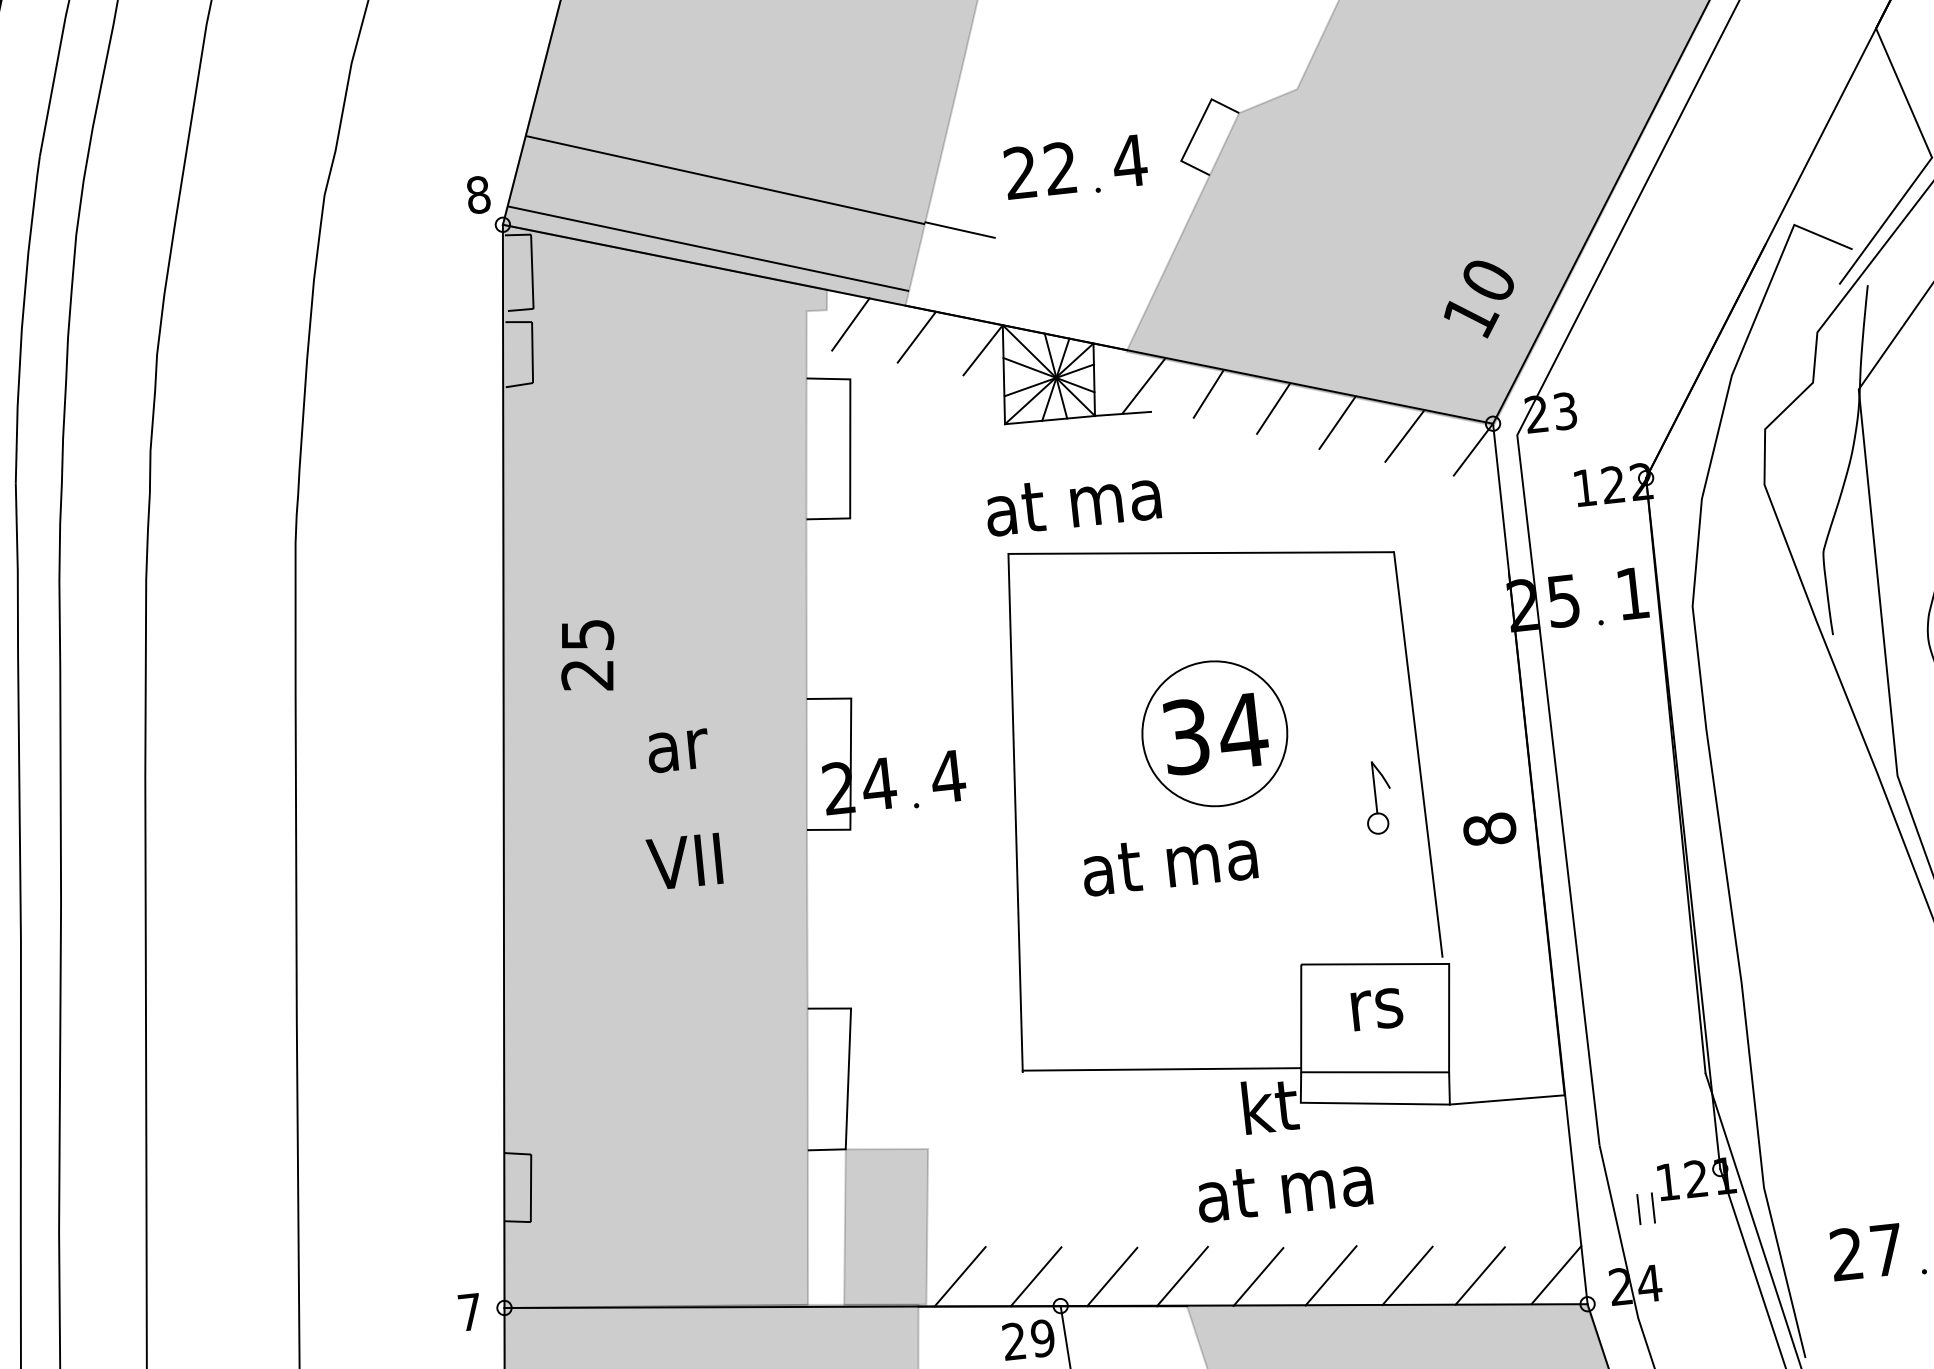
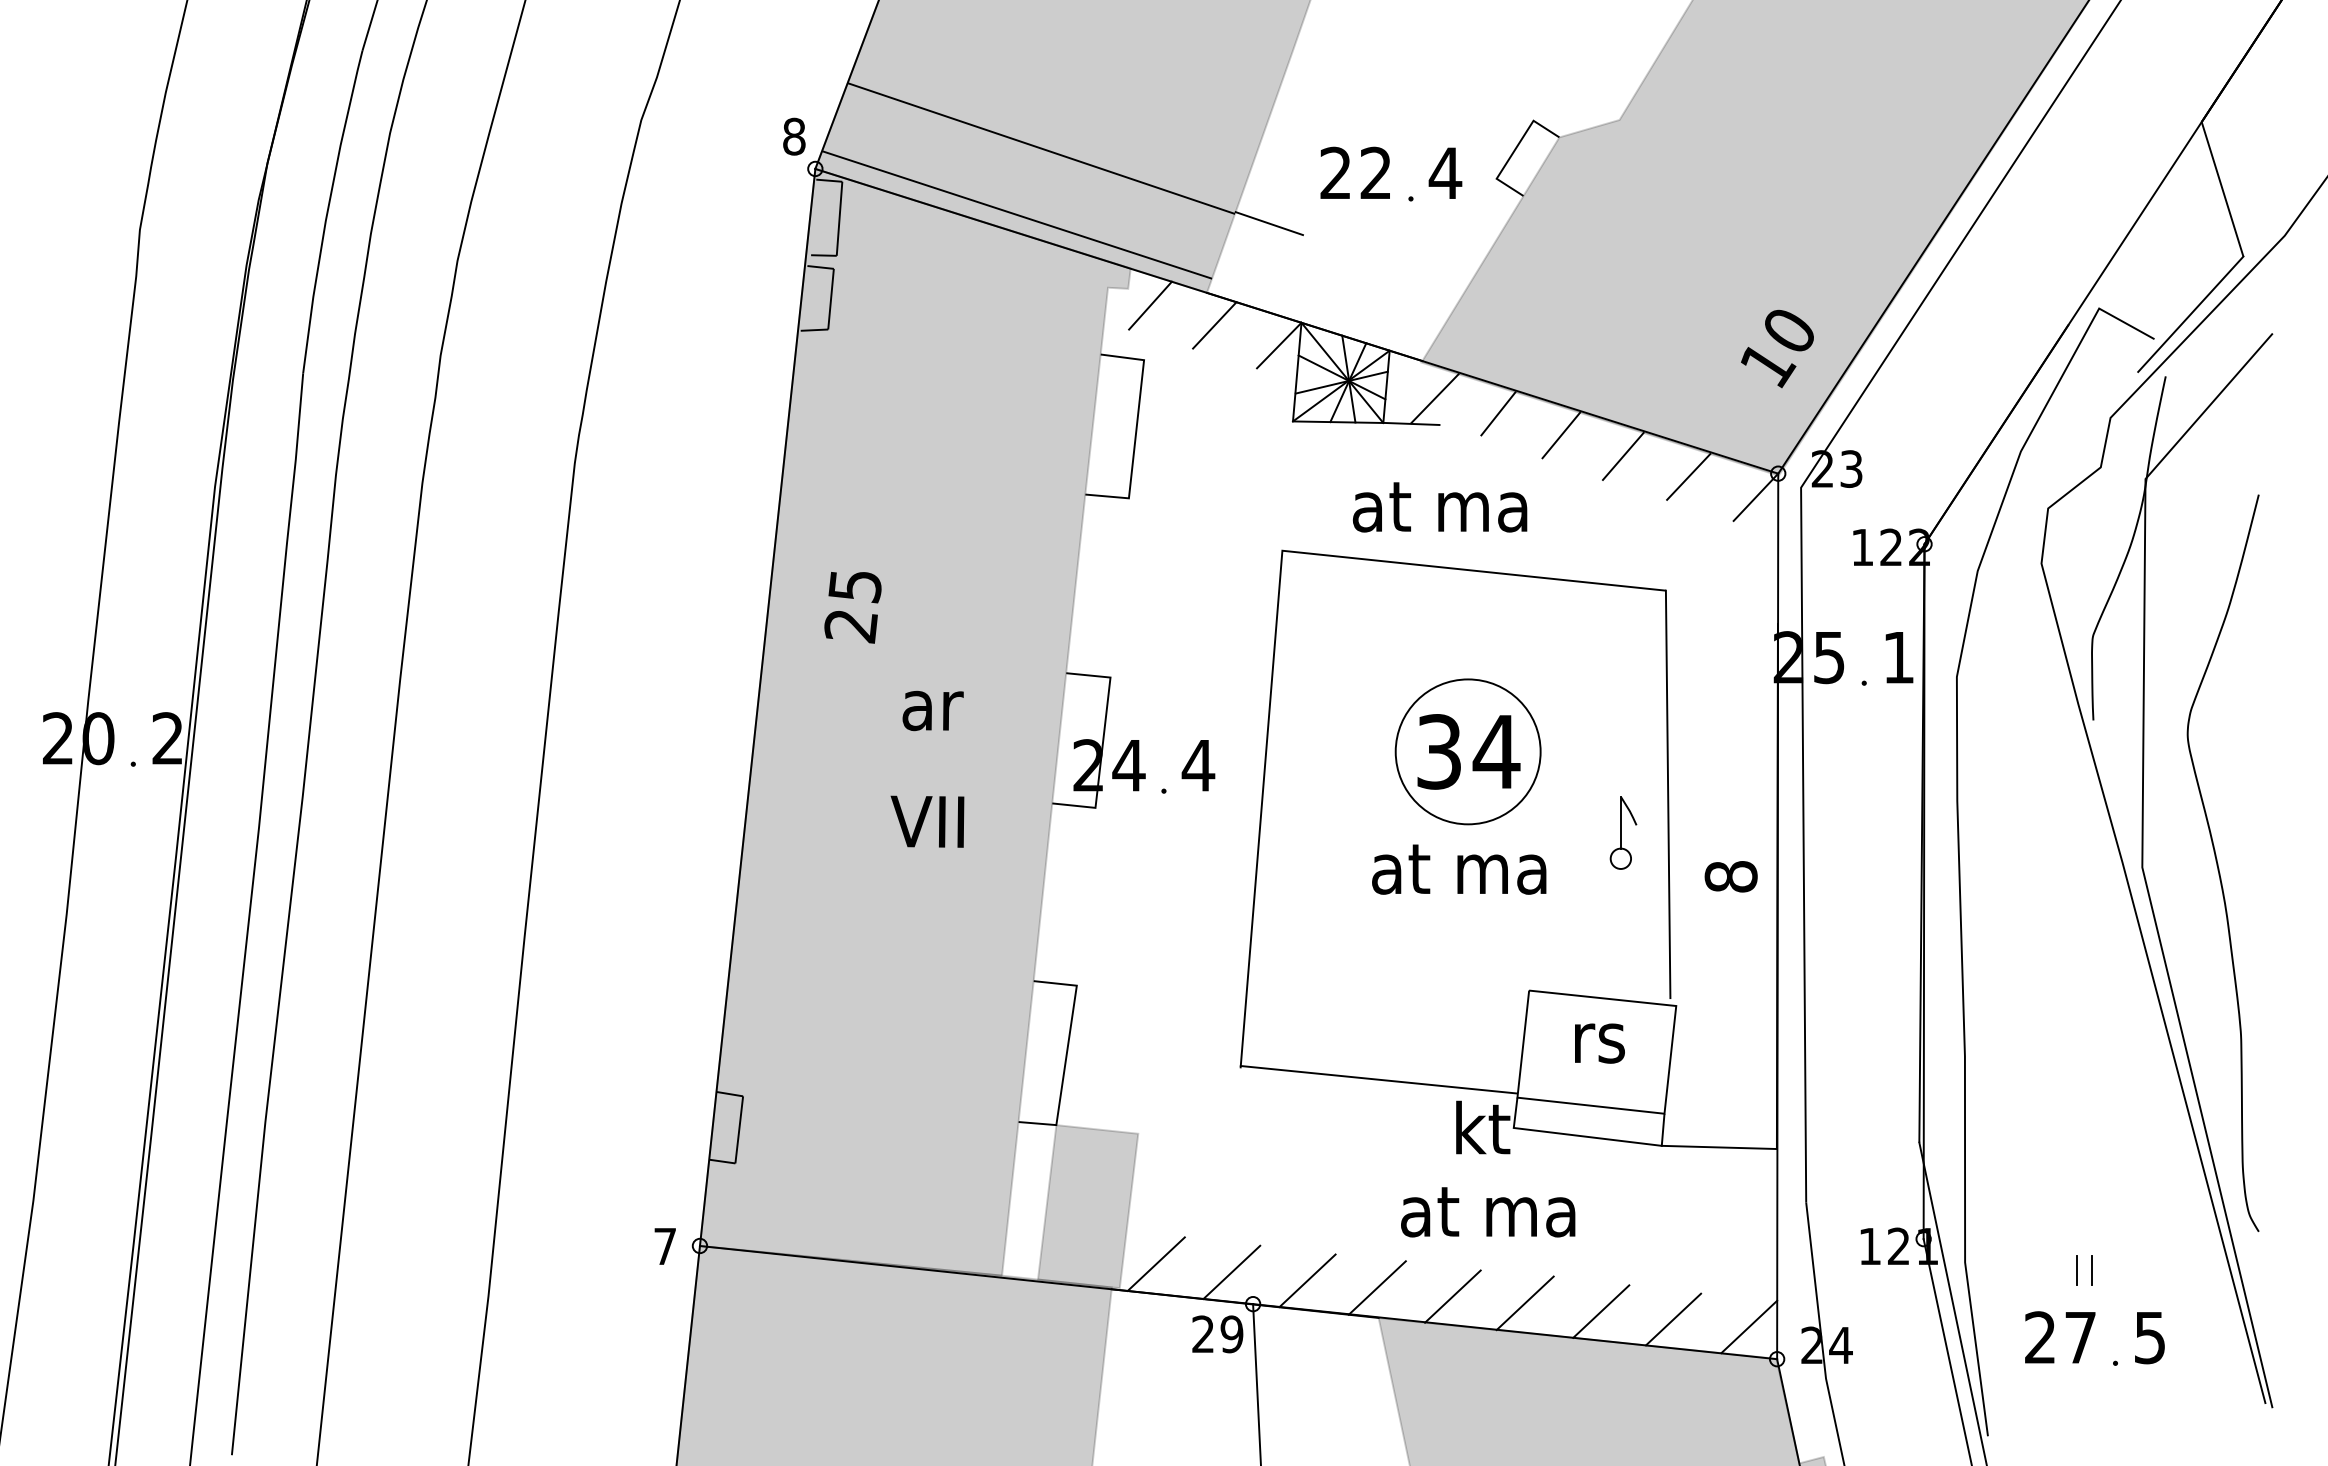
text: (1073, 503) -> (1440, 507), moved
text: (1169, 863) -> (1459, 869), moved
part: (1639, 1209) -> (2077, 1270), moved

